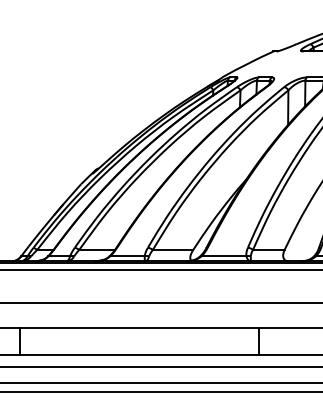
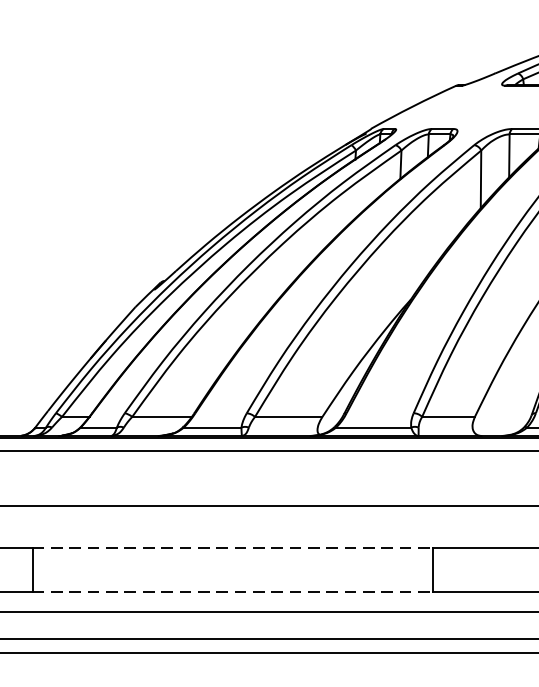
line: (139, 328) -> (232, 547), solid -> dashed
line: (139, 354) -> (232, 591), solid -> dashed

